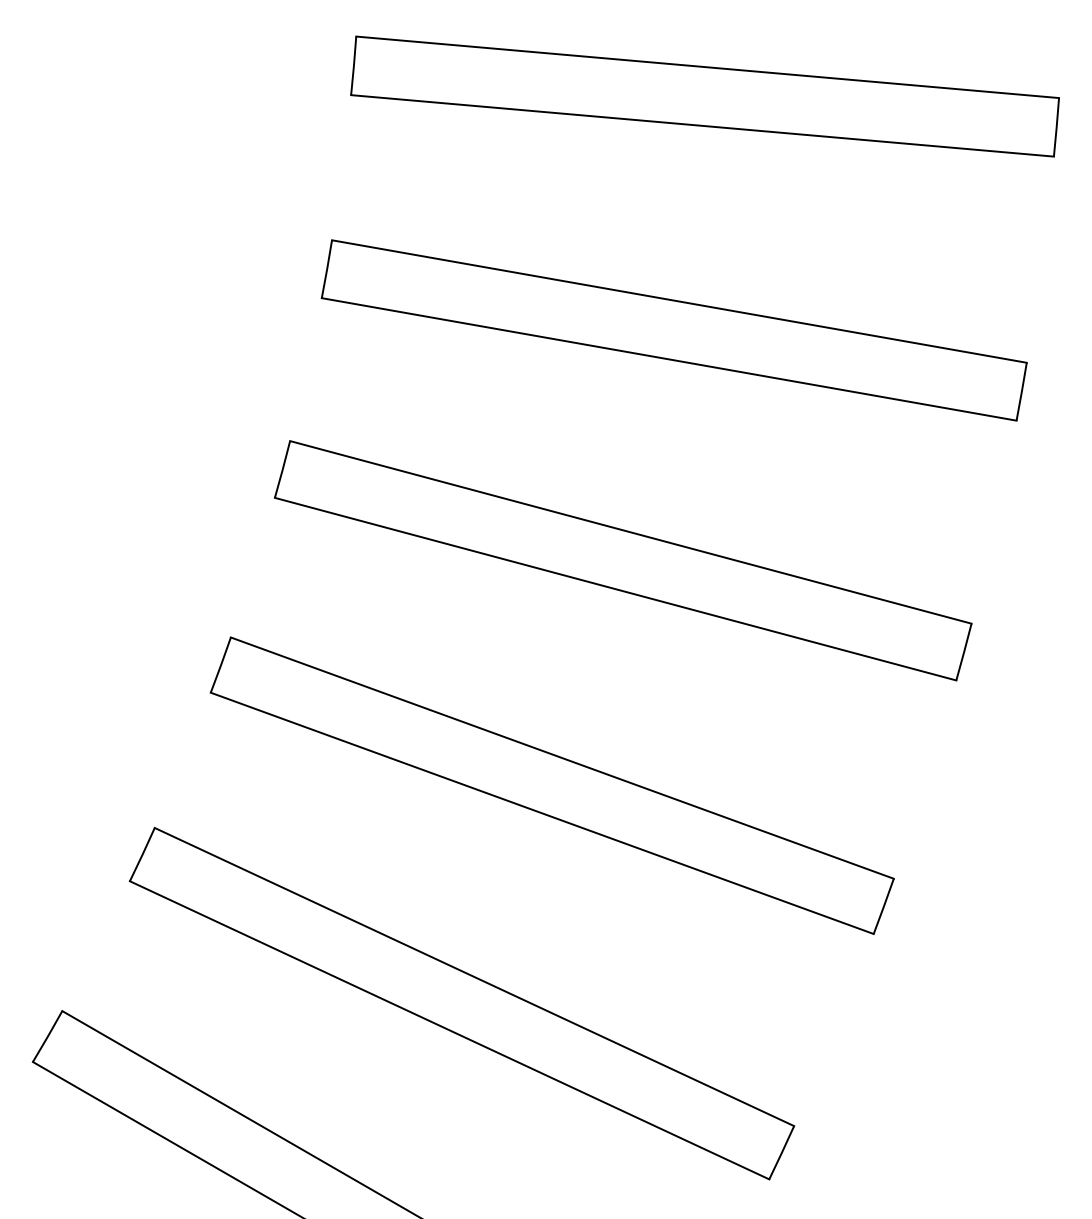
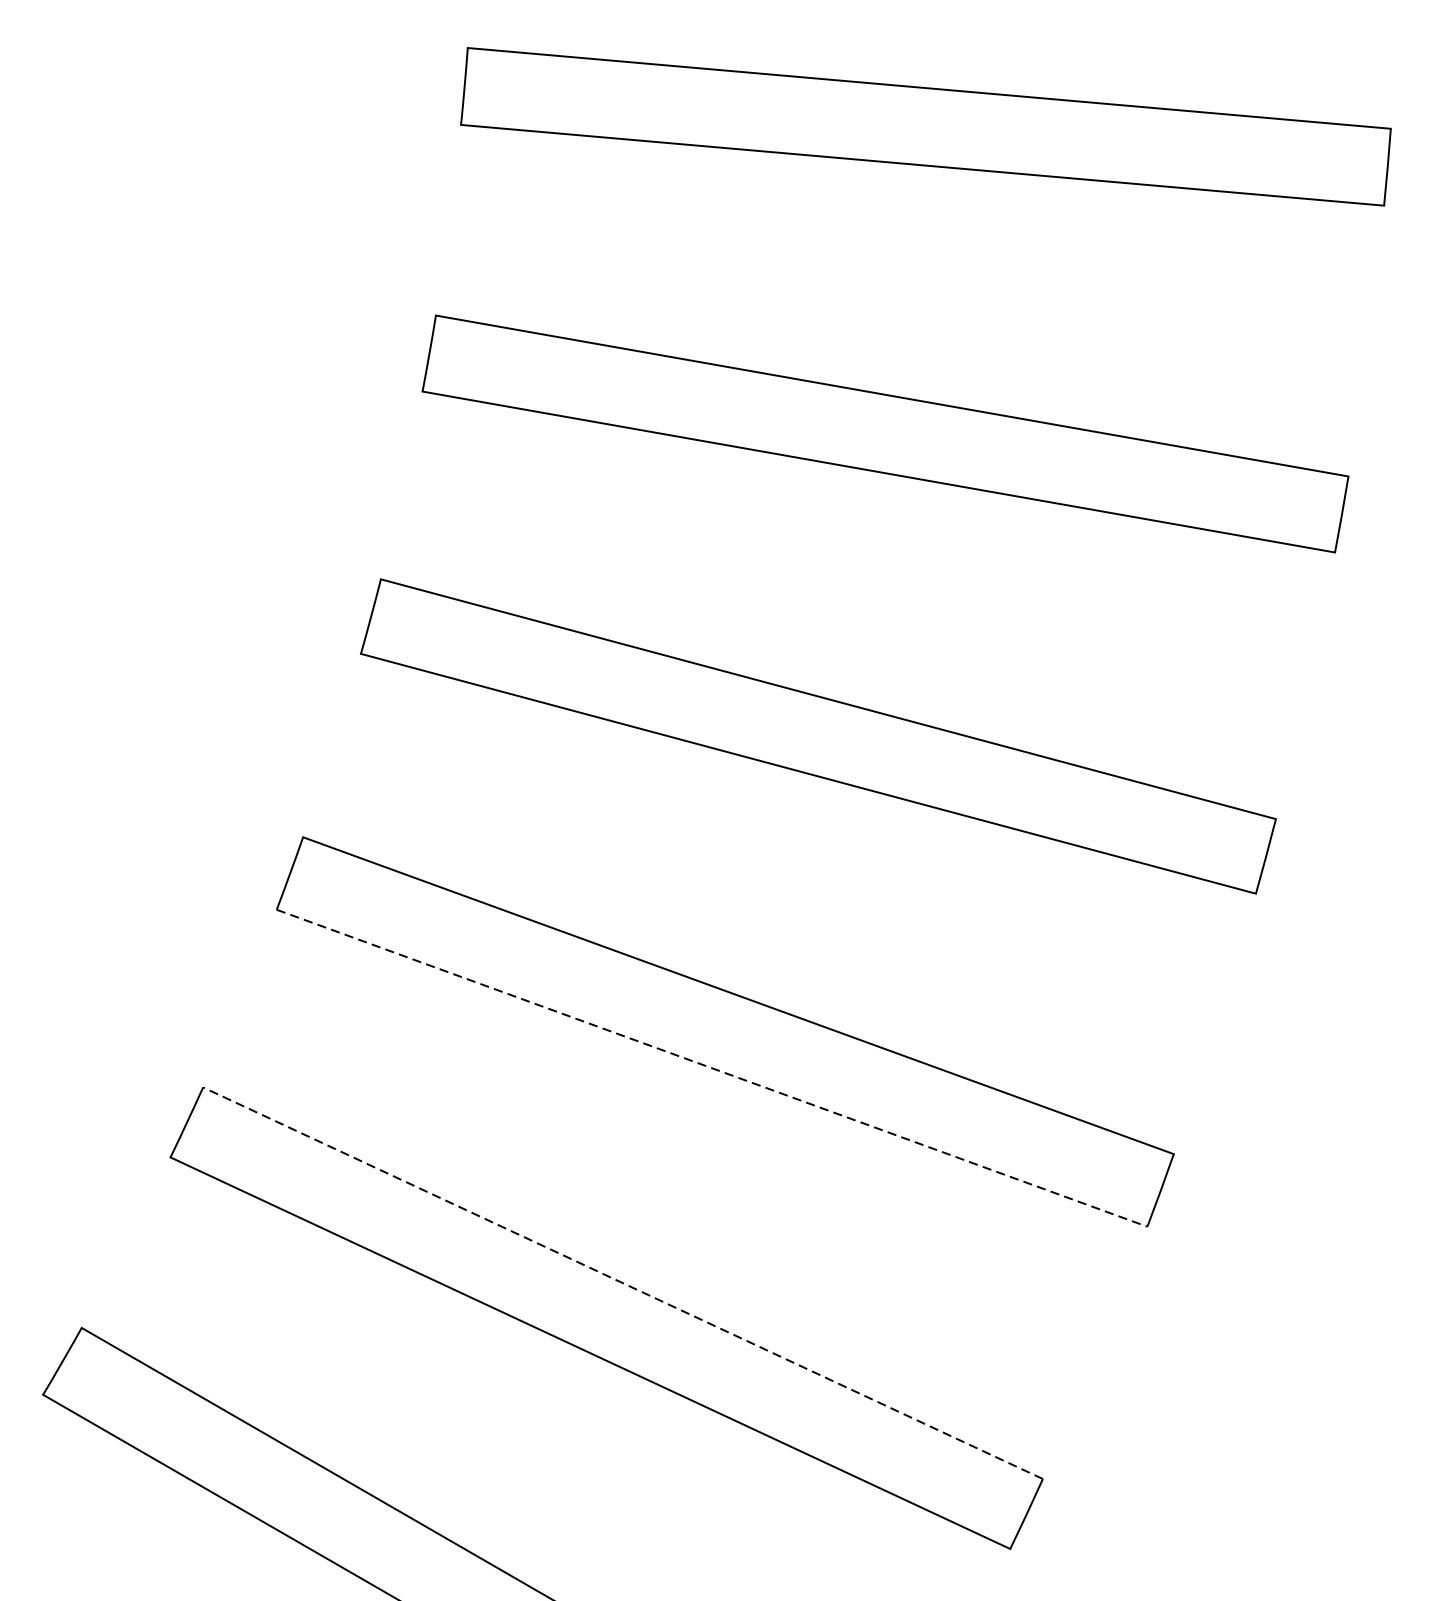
line: (542, 813) -> (712, 1068), solid -> dashed
line: (474, 977) -> (623, 1283), solid -> dashed

